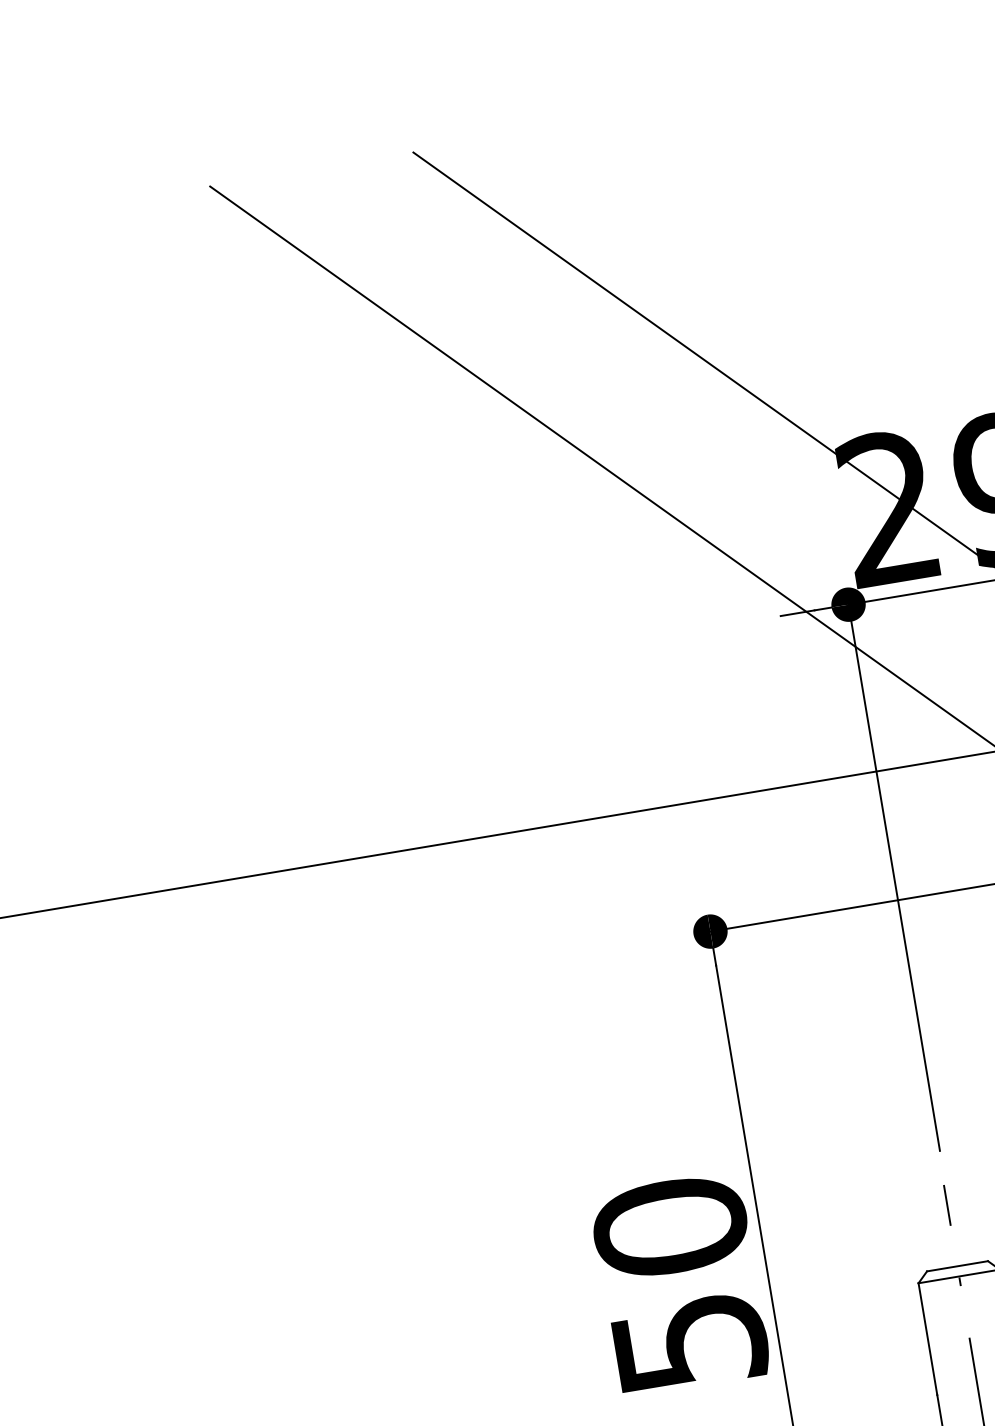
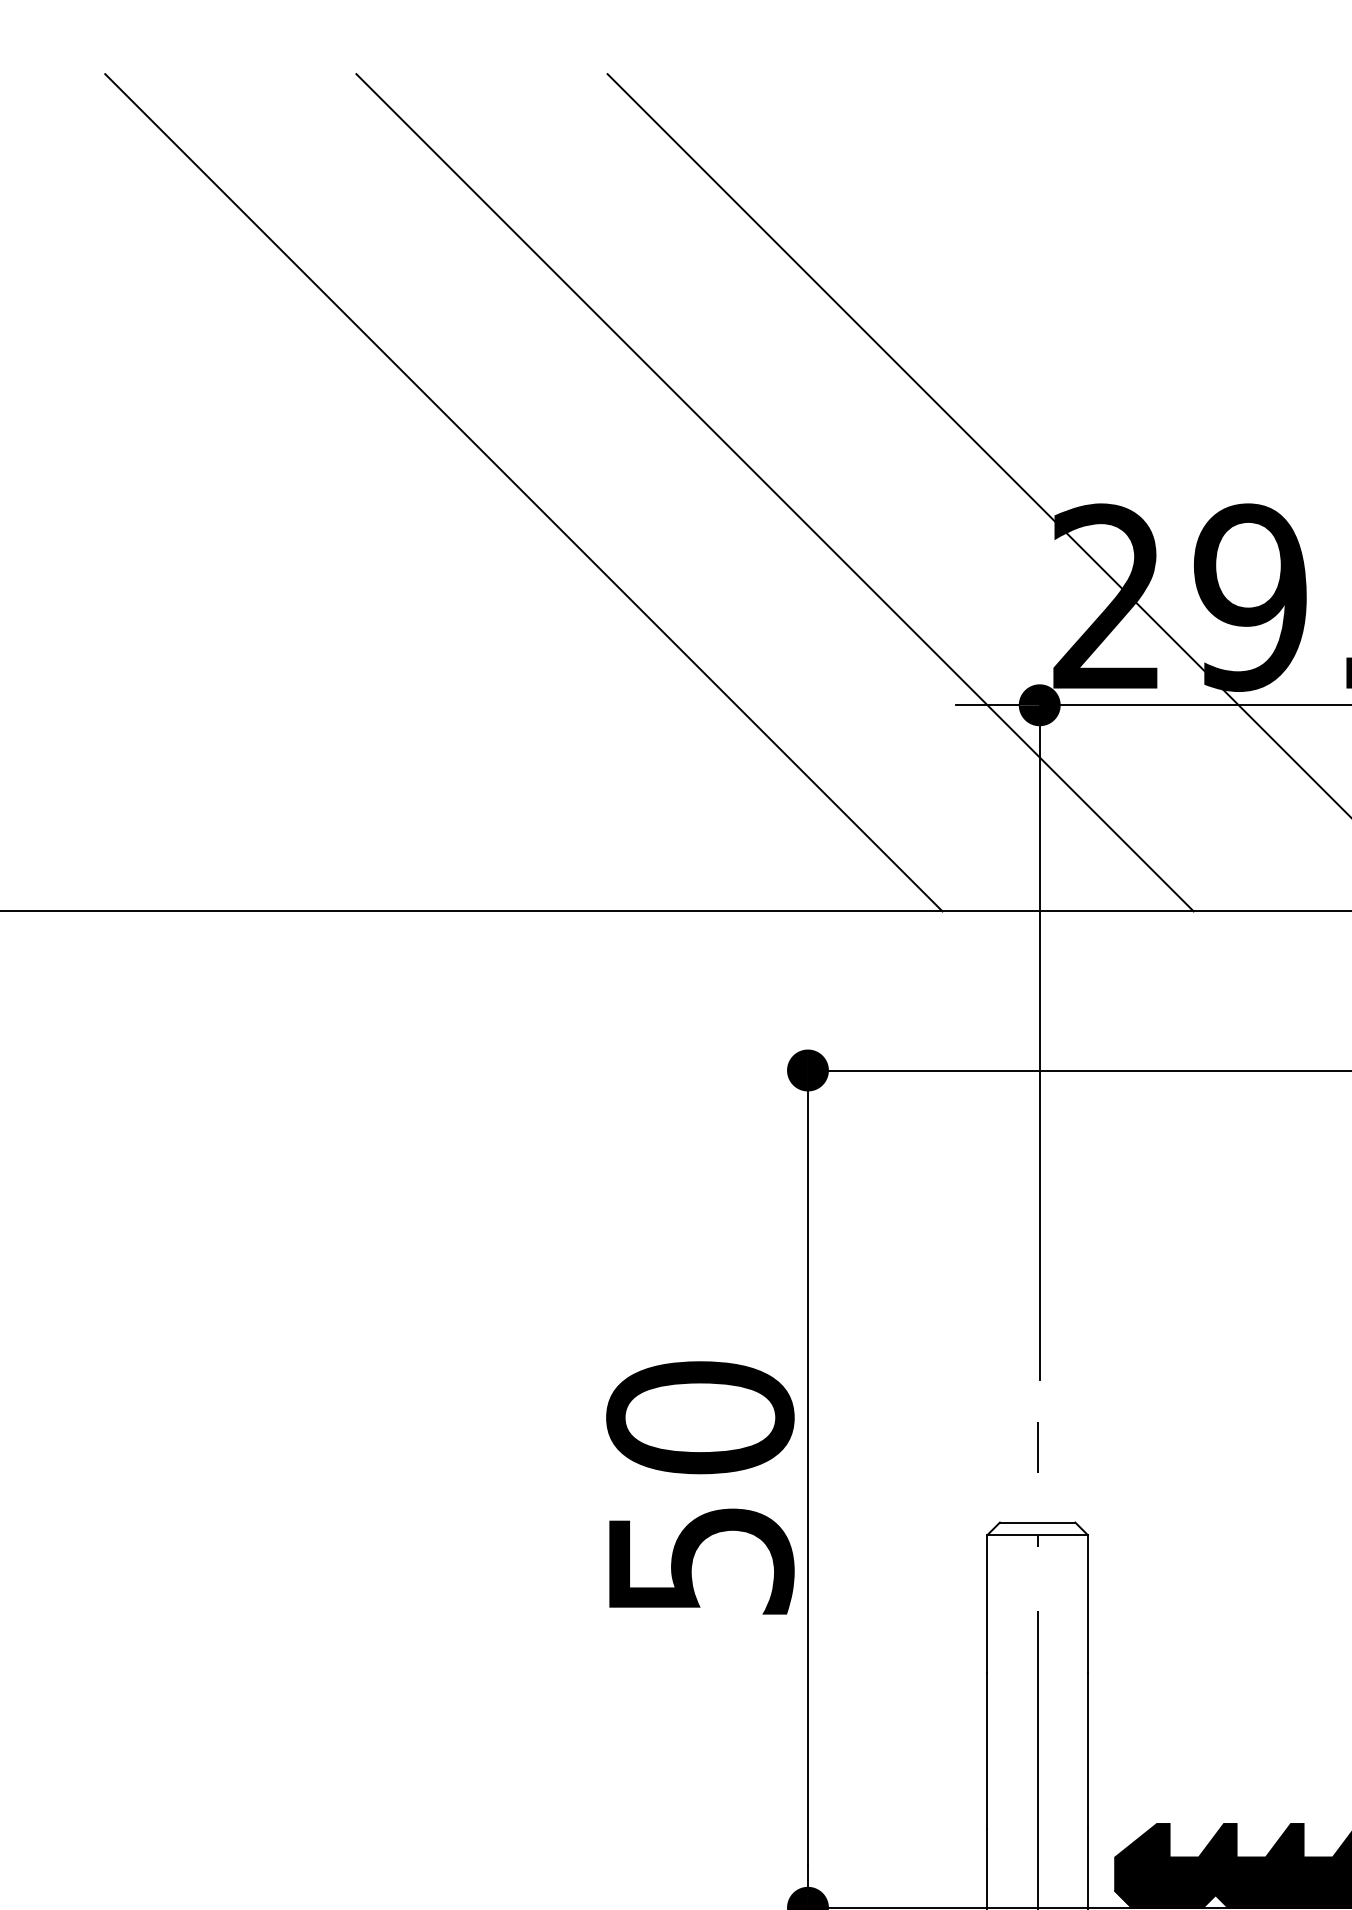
line: (402, 502) -> (523, 492), added

